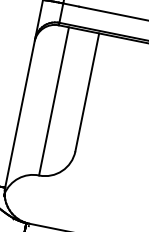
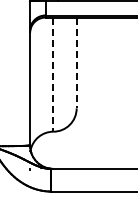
line: (86, 93) -> (76, 63), solid -> dashed
line: (53, 102) -> (53, 75), solid -> dashed

